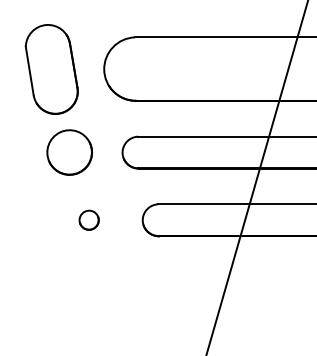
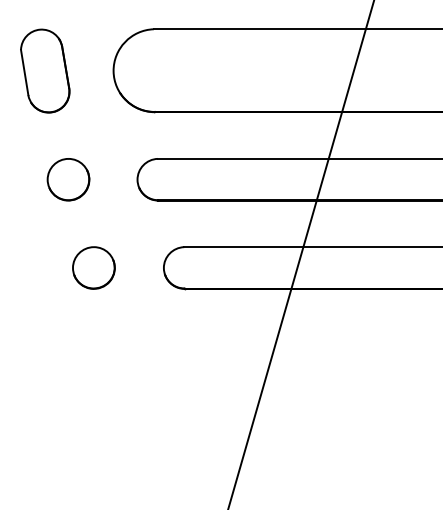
part: (52, 68) -> (45, 70), size x0.71
part: (69, 152) -> (68, 179), size x0.71
part: (88, 219) -> (93, 267), size x1.67

